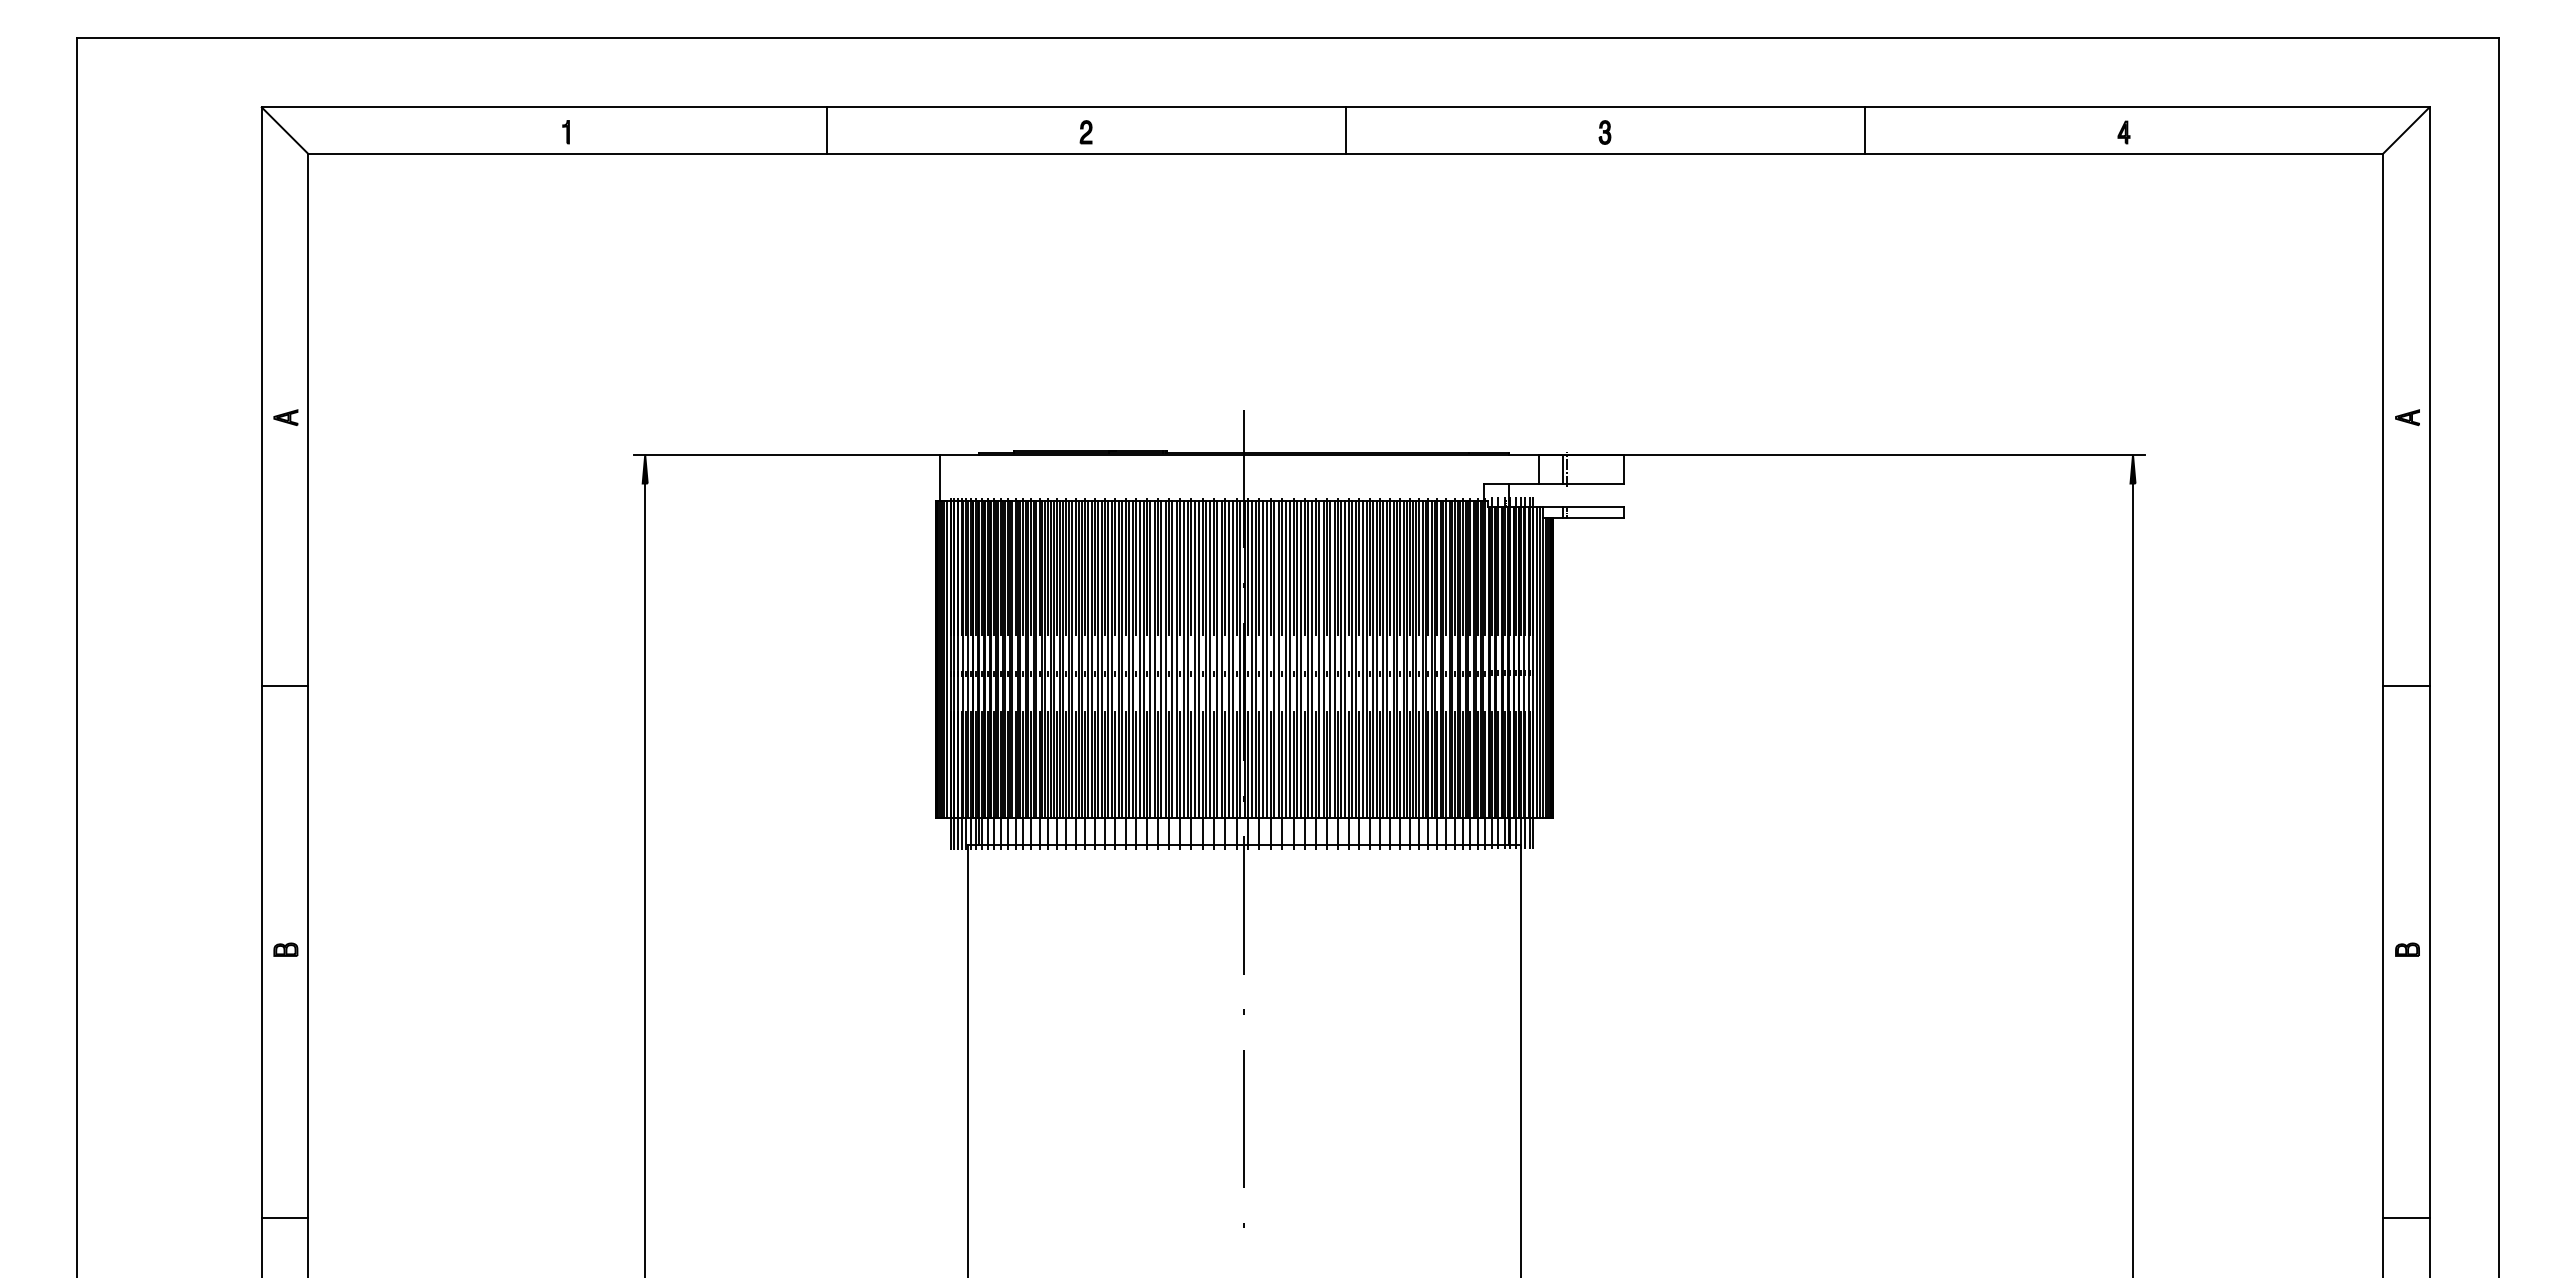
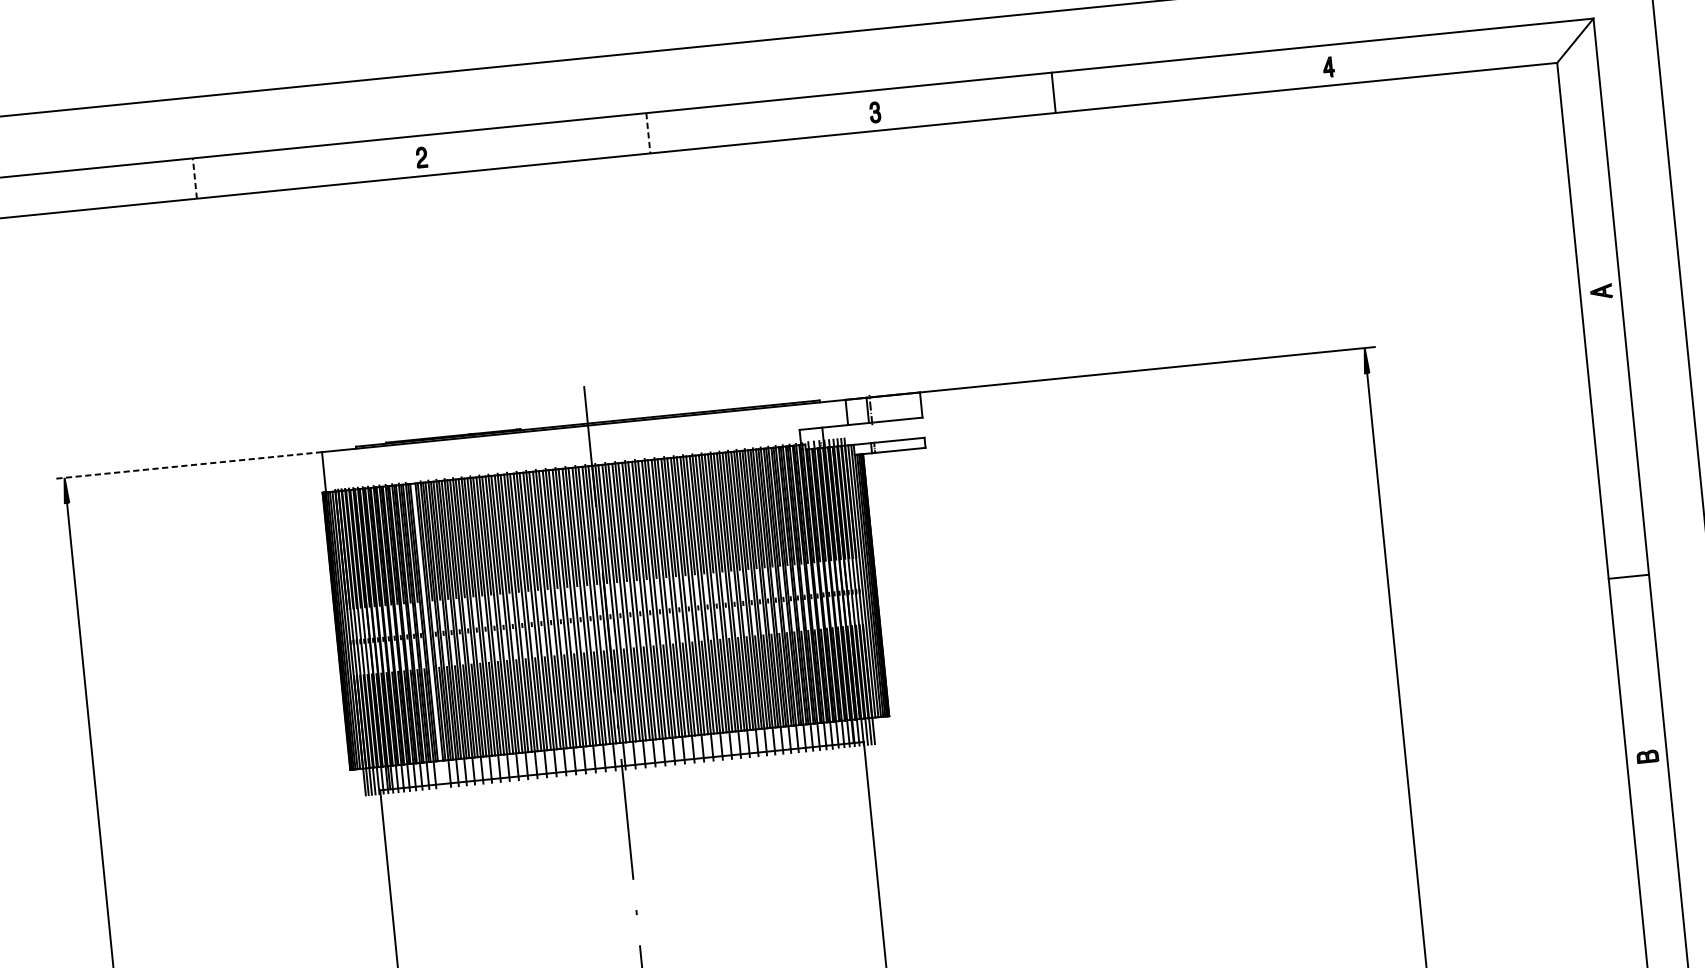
line: (826, 129) -> (194, 177), solid -> dashed
line: (1345, 130) -> (648, 133), solid -> dashed
line: (1864, 130) -> (1053, 92), moved
line: (786, 454) -> (187, 465), solid -> dashed
line: (1039, 659) -> (426, 622), removed
line: (2406, 685) -> (1628, 576), moved

